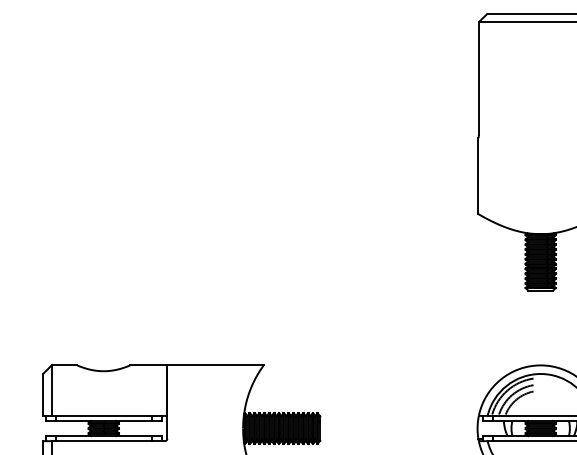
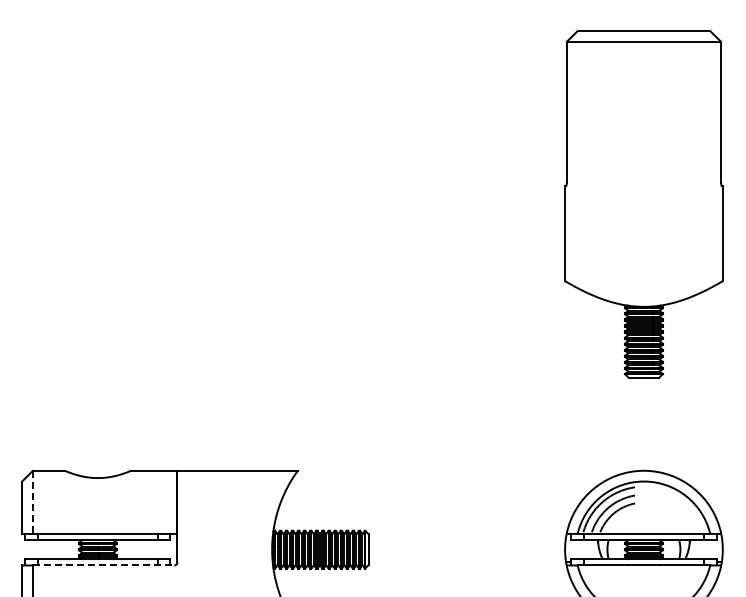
line: (51, 390) -> (32, 502), solid -> dashed
line: (108, 441) -> (103, 565), solid -> dashed

